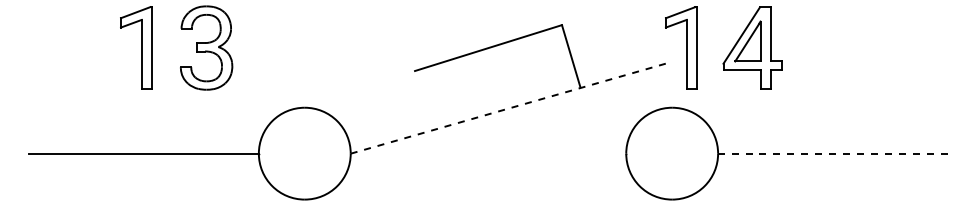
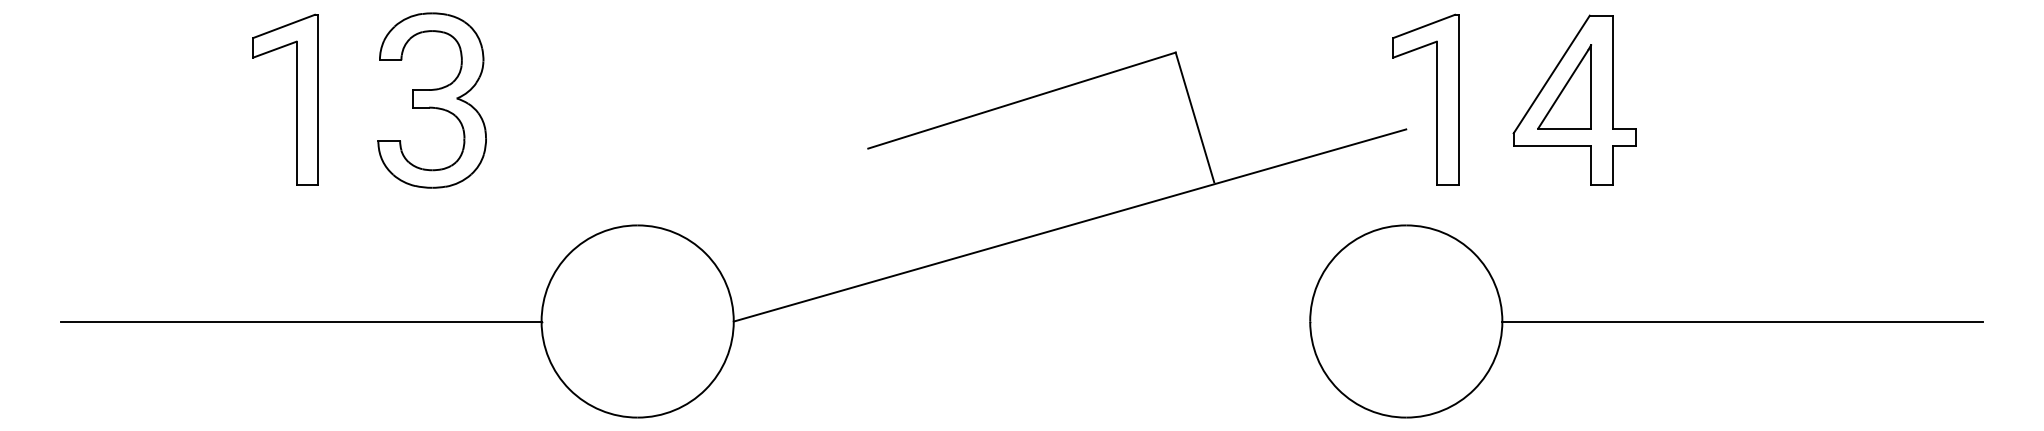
line: (511, 107) -> (1070, 224), dashed -> solid
line: (832, 153) -> (1741, 321), dashed -> solid

